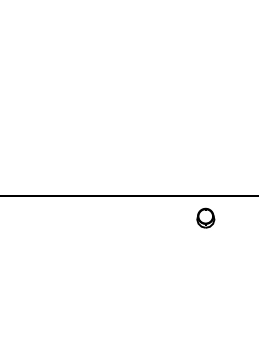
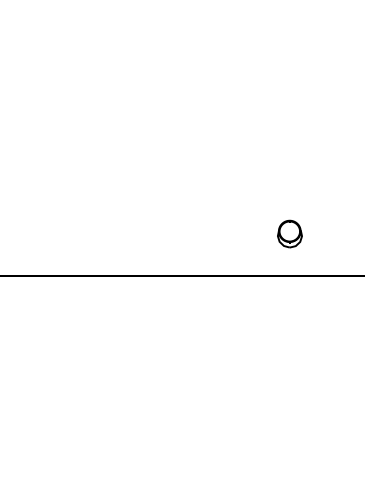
part: (205, 217) -> (289, 233), moved

